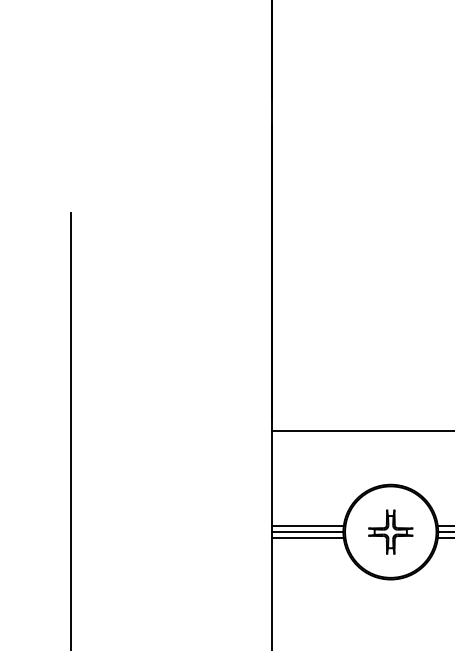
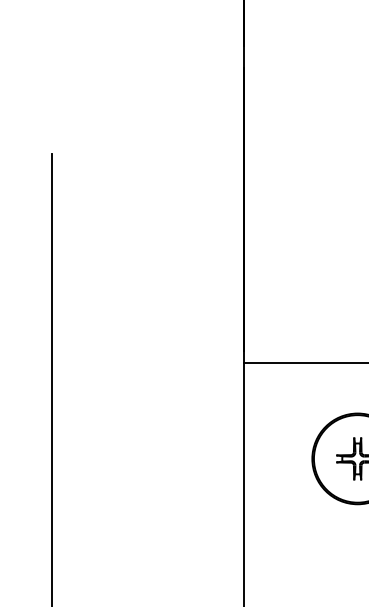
line: (307, 526) -> (277, 453), removed
line: (307, 532) -> (277, 459), removed
line: (307, 538) -> (277, 465), removed

